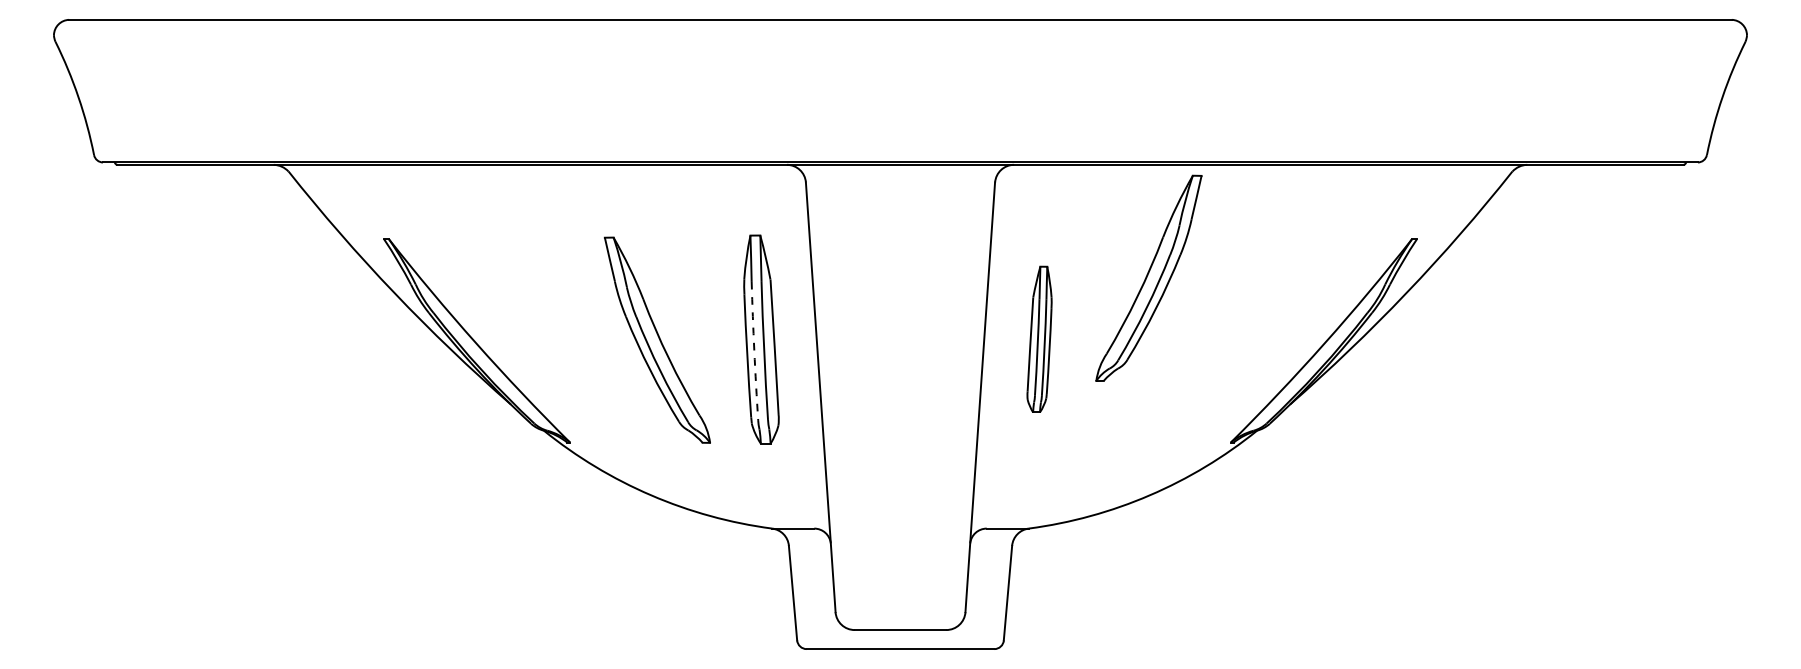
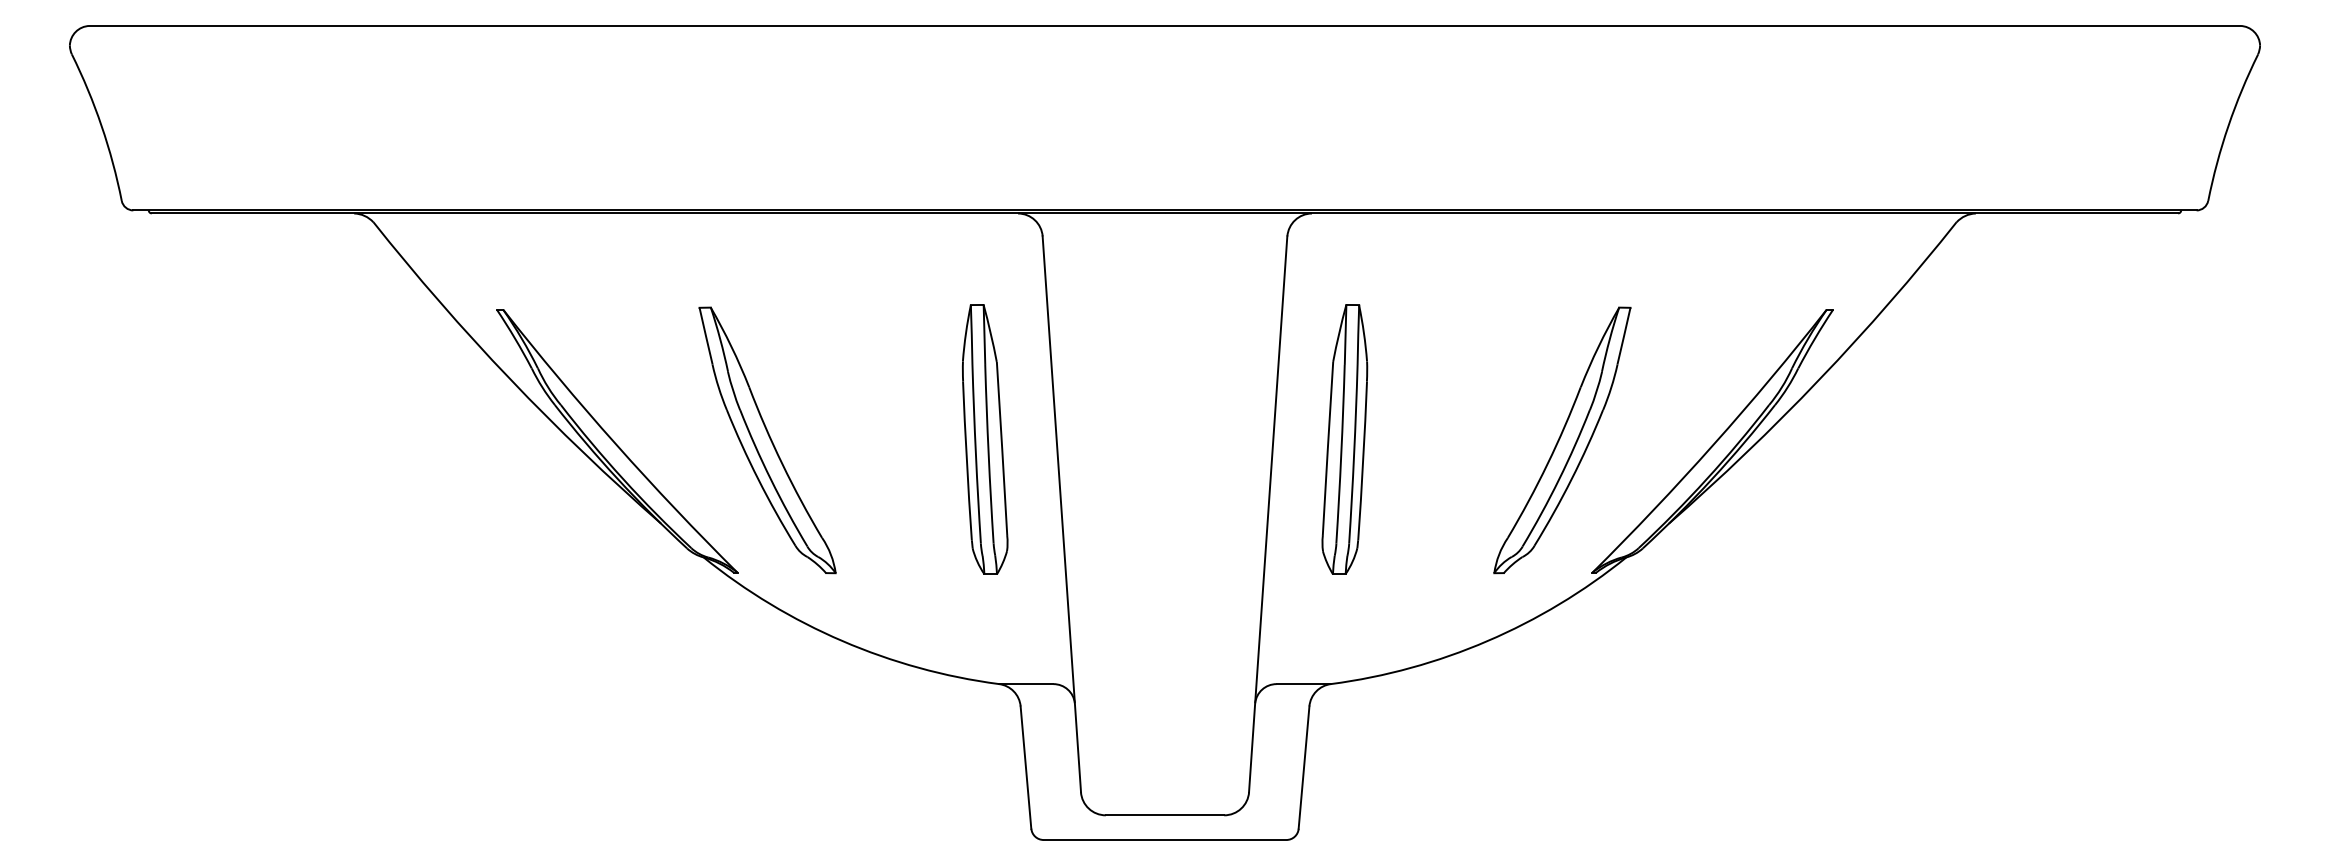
part: (1149, 278) -> (1562, 440), moved
part: (1039, 339) -> (1344, 439), size x1.43
part: (657, 340) -> (767, 440), moved
arc: (754, 351) -> (975, 454), dashed -> solid

